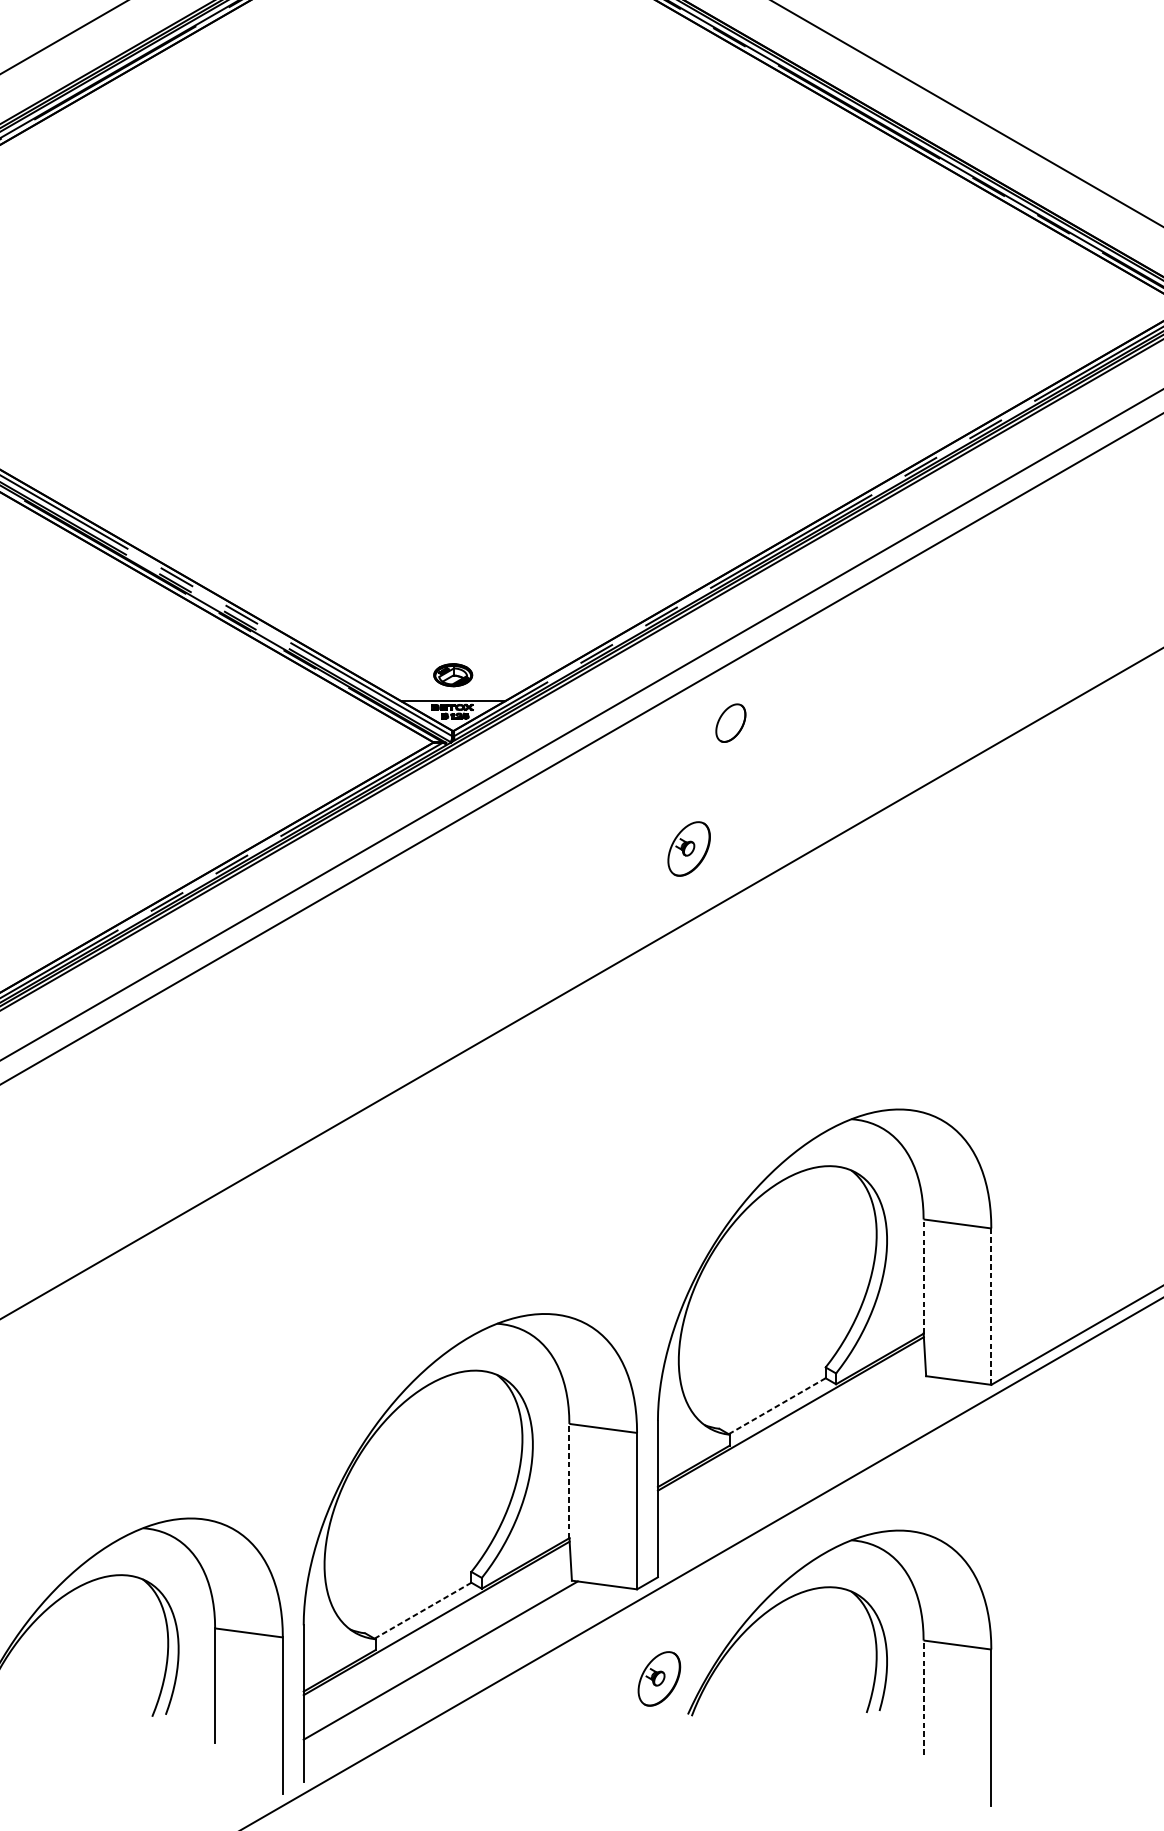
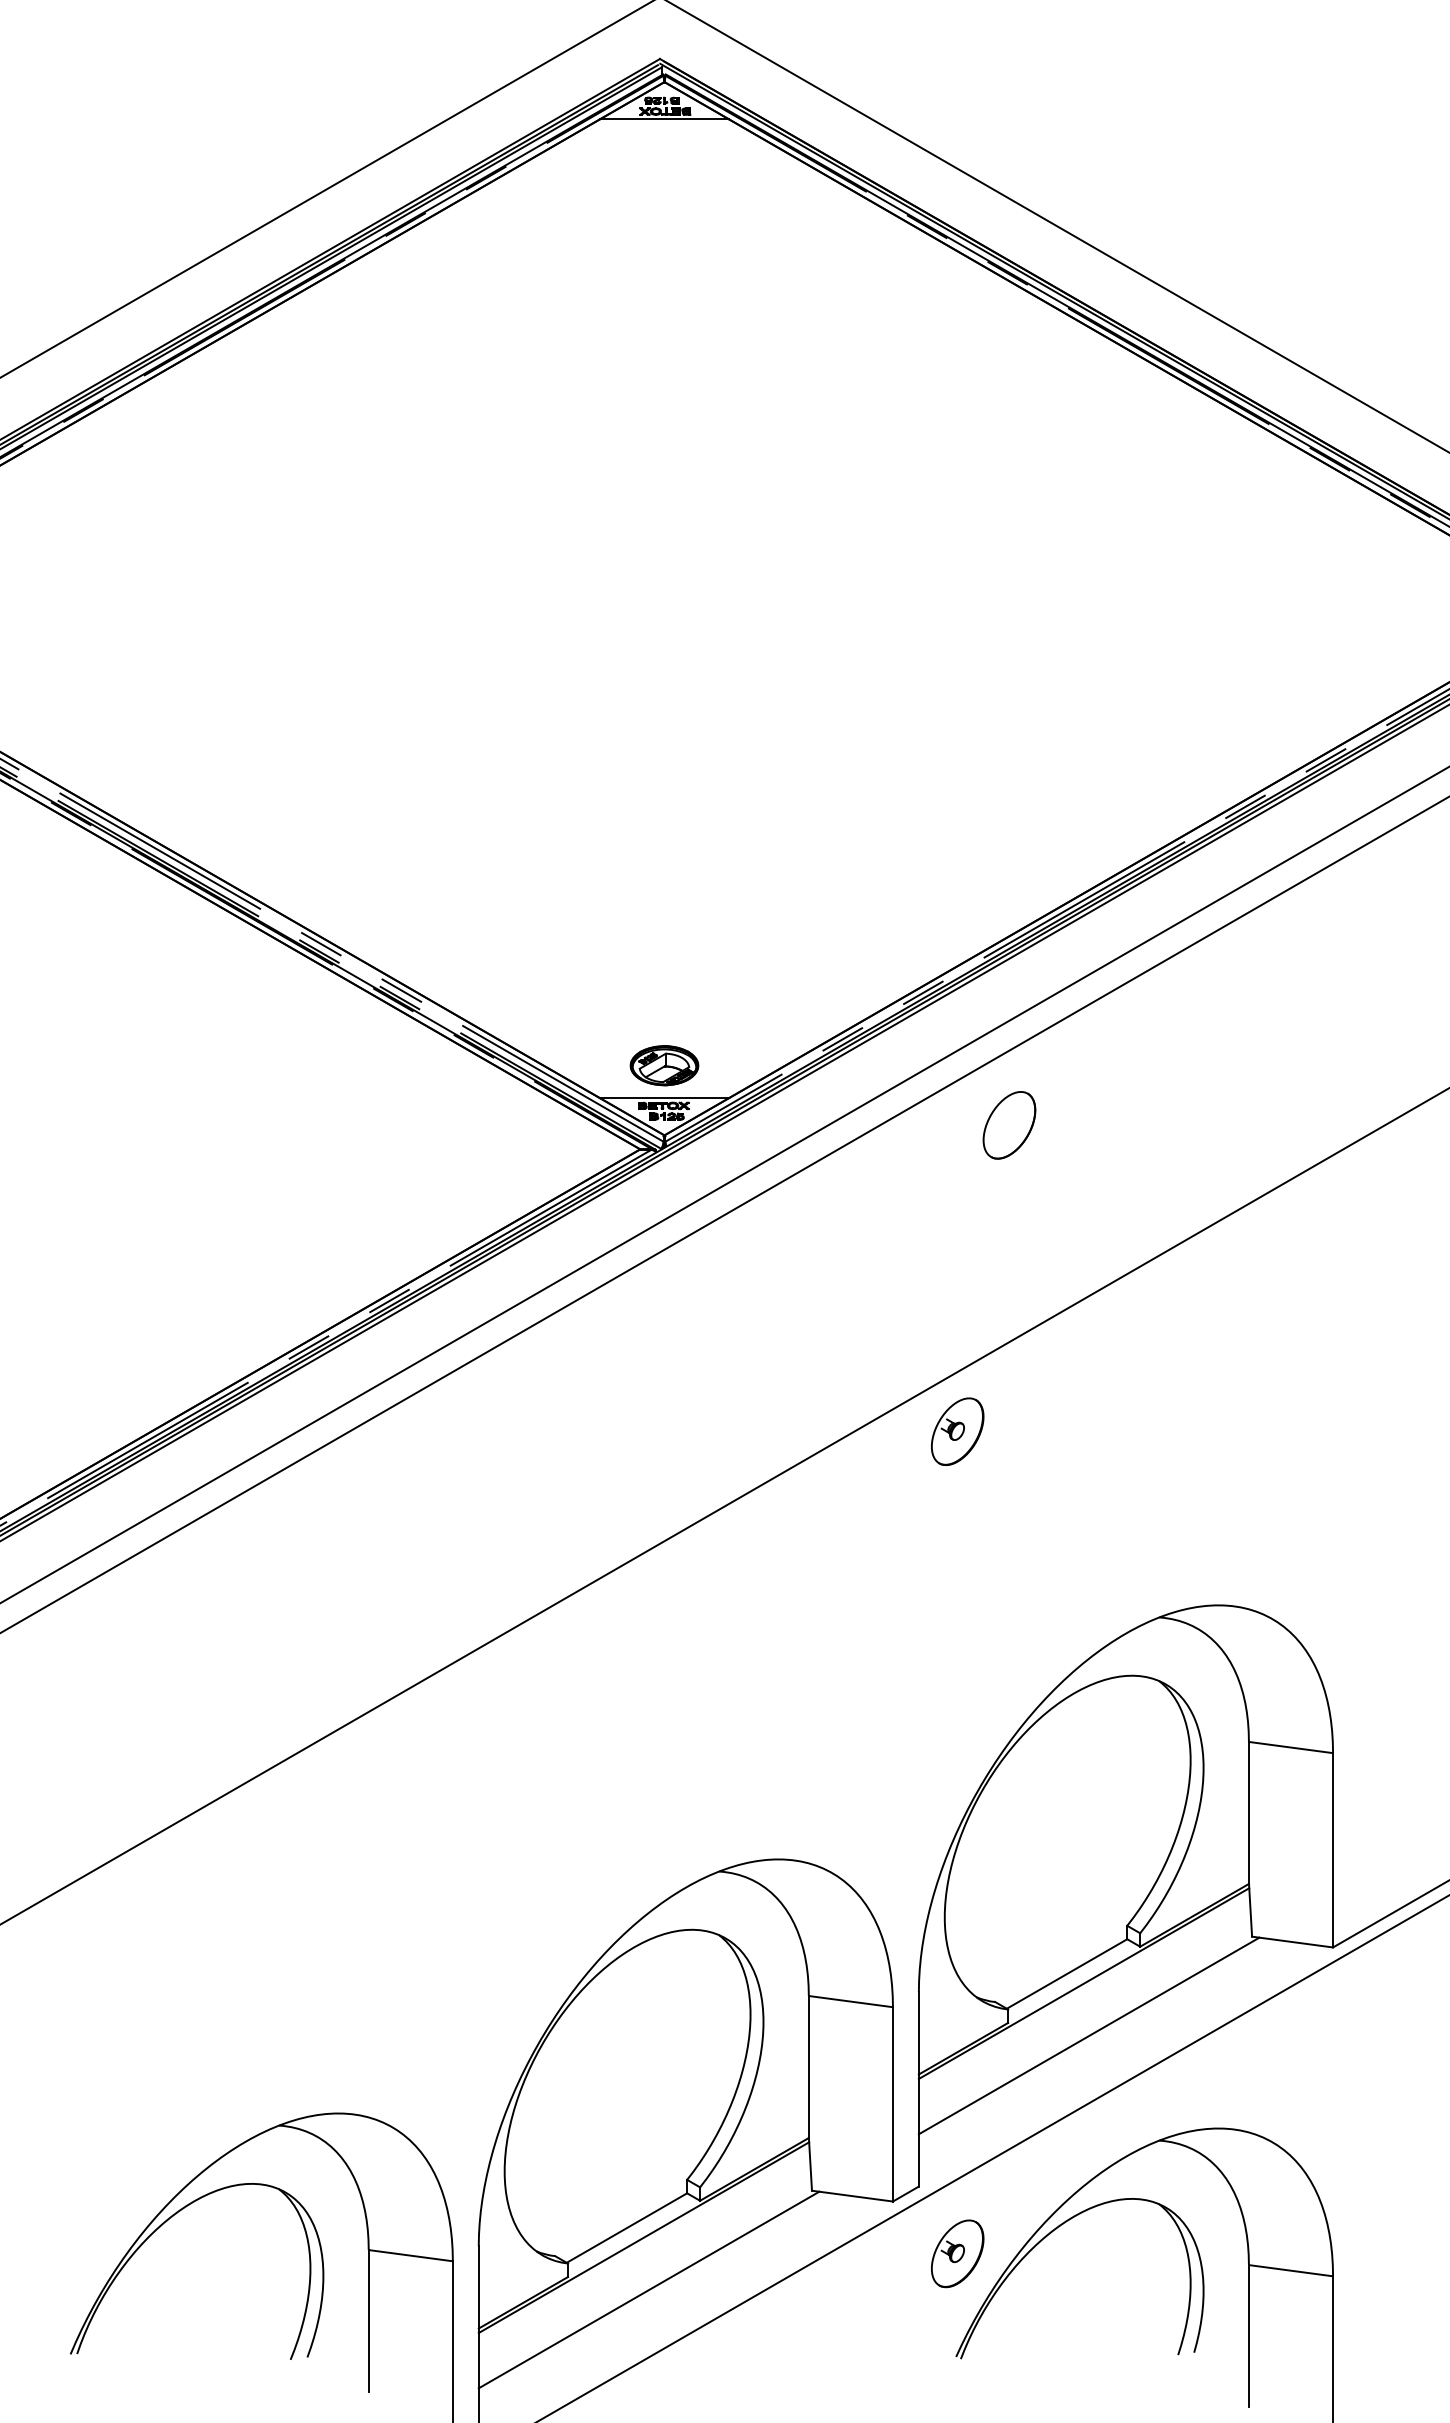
part: (453, 674) -> (664, 1065), size x1.43
part: (730, 723) -> (1009, 1125), size x1.43
part: (689, 848) -> (957, 1431), moved
line: (923, 1276) -> (1248, 1812), dashed -> solid
line: (991, 1306) -> (1333, 1850), dashed -> solid
line: (777, 1405) -> (1067, 1973), dashed -> solid
line: (794, 1455) -> (1088, 2035), added
line: (569, 1481) -> (808, 2067), dashed -> solid
line: (422, 1611) -> (626, 2228), dashed -> solid
part: (659, 1678) -> (957, 2253), moved
line: (923, 1697) -> (1248, 2336), dashed -> solid

